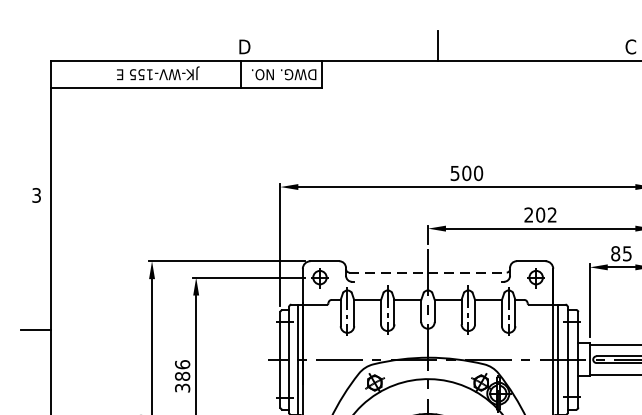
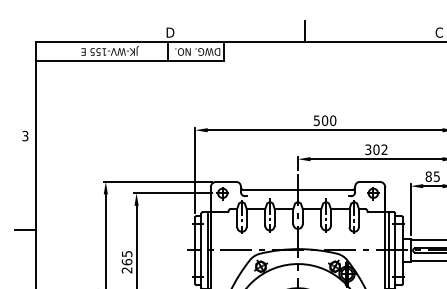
text: (529, 216) -> (368, 150), 202 -> 302
line: (428, 272) -> (298, 189), dashed -> solid
text: (181, 375) -> (126, 261), 386 -> 265

